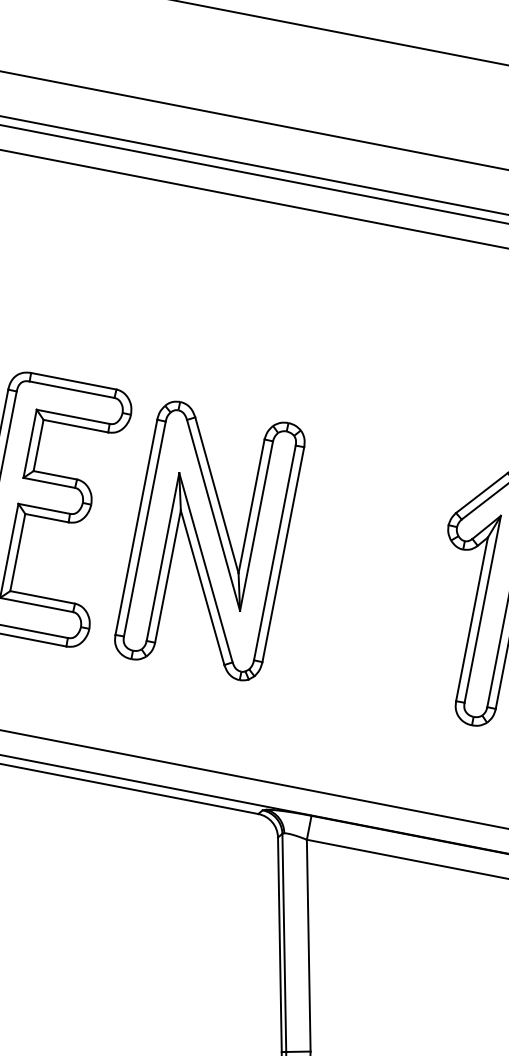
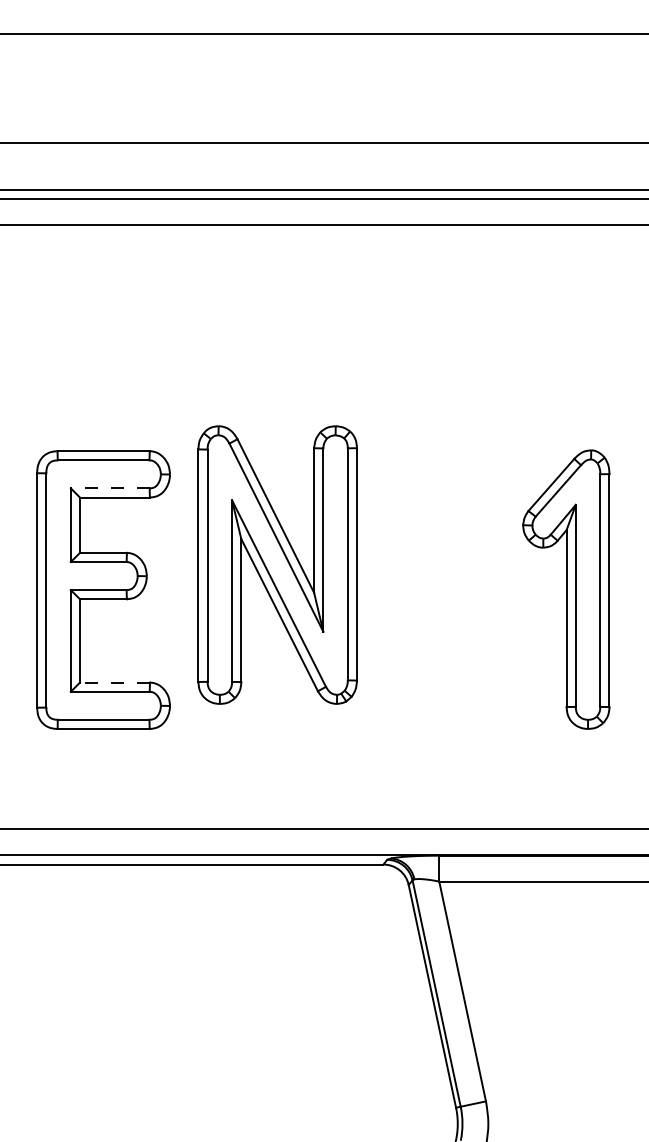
line: (72, 416) -> (109, 488), solid -> dashed
part: (209, 540) -> (277, 564), moved
line: (43, 597) -> (115, 682), solid -> dashed

